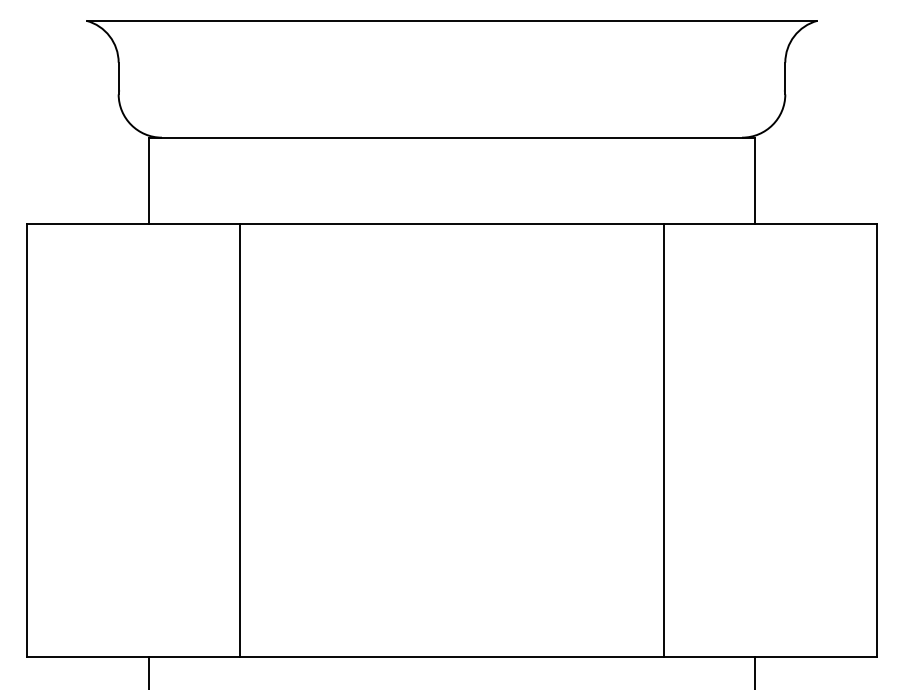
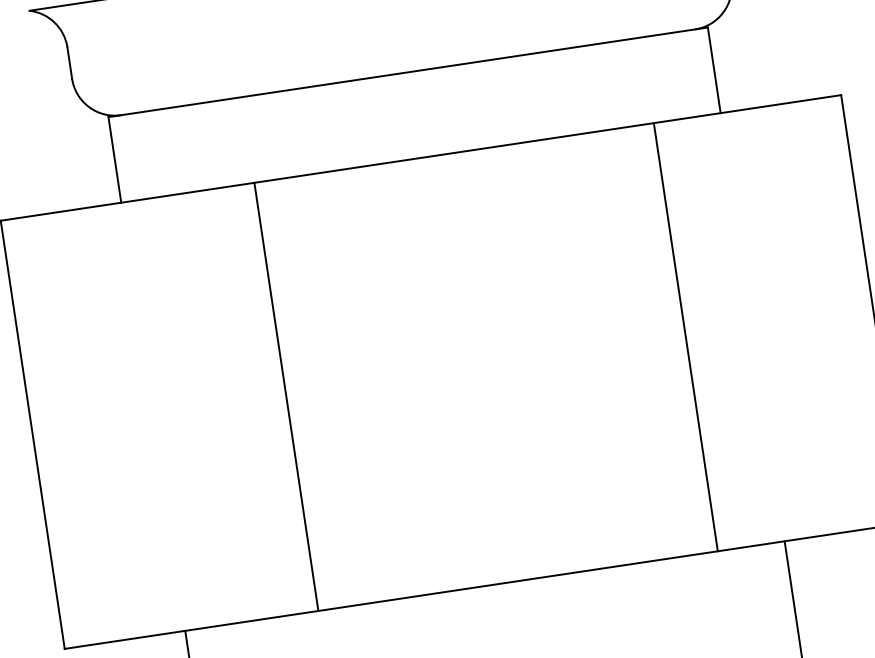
line: (239, 440) -> (286, 396), moved
line: (664, 440) -> (685, 336), moved

